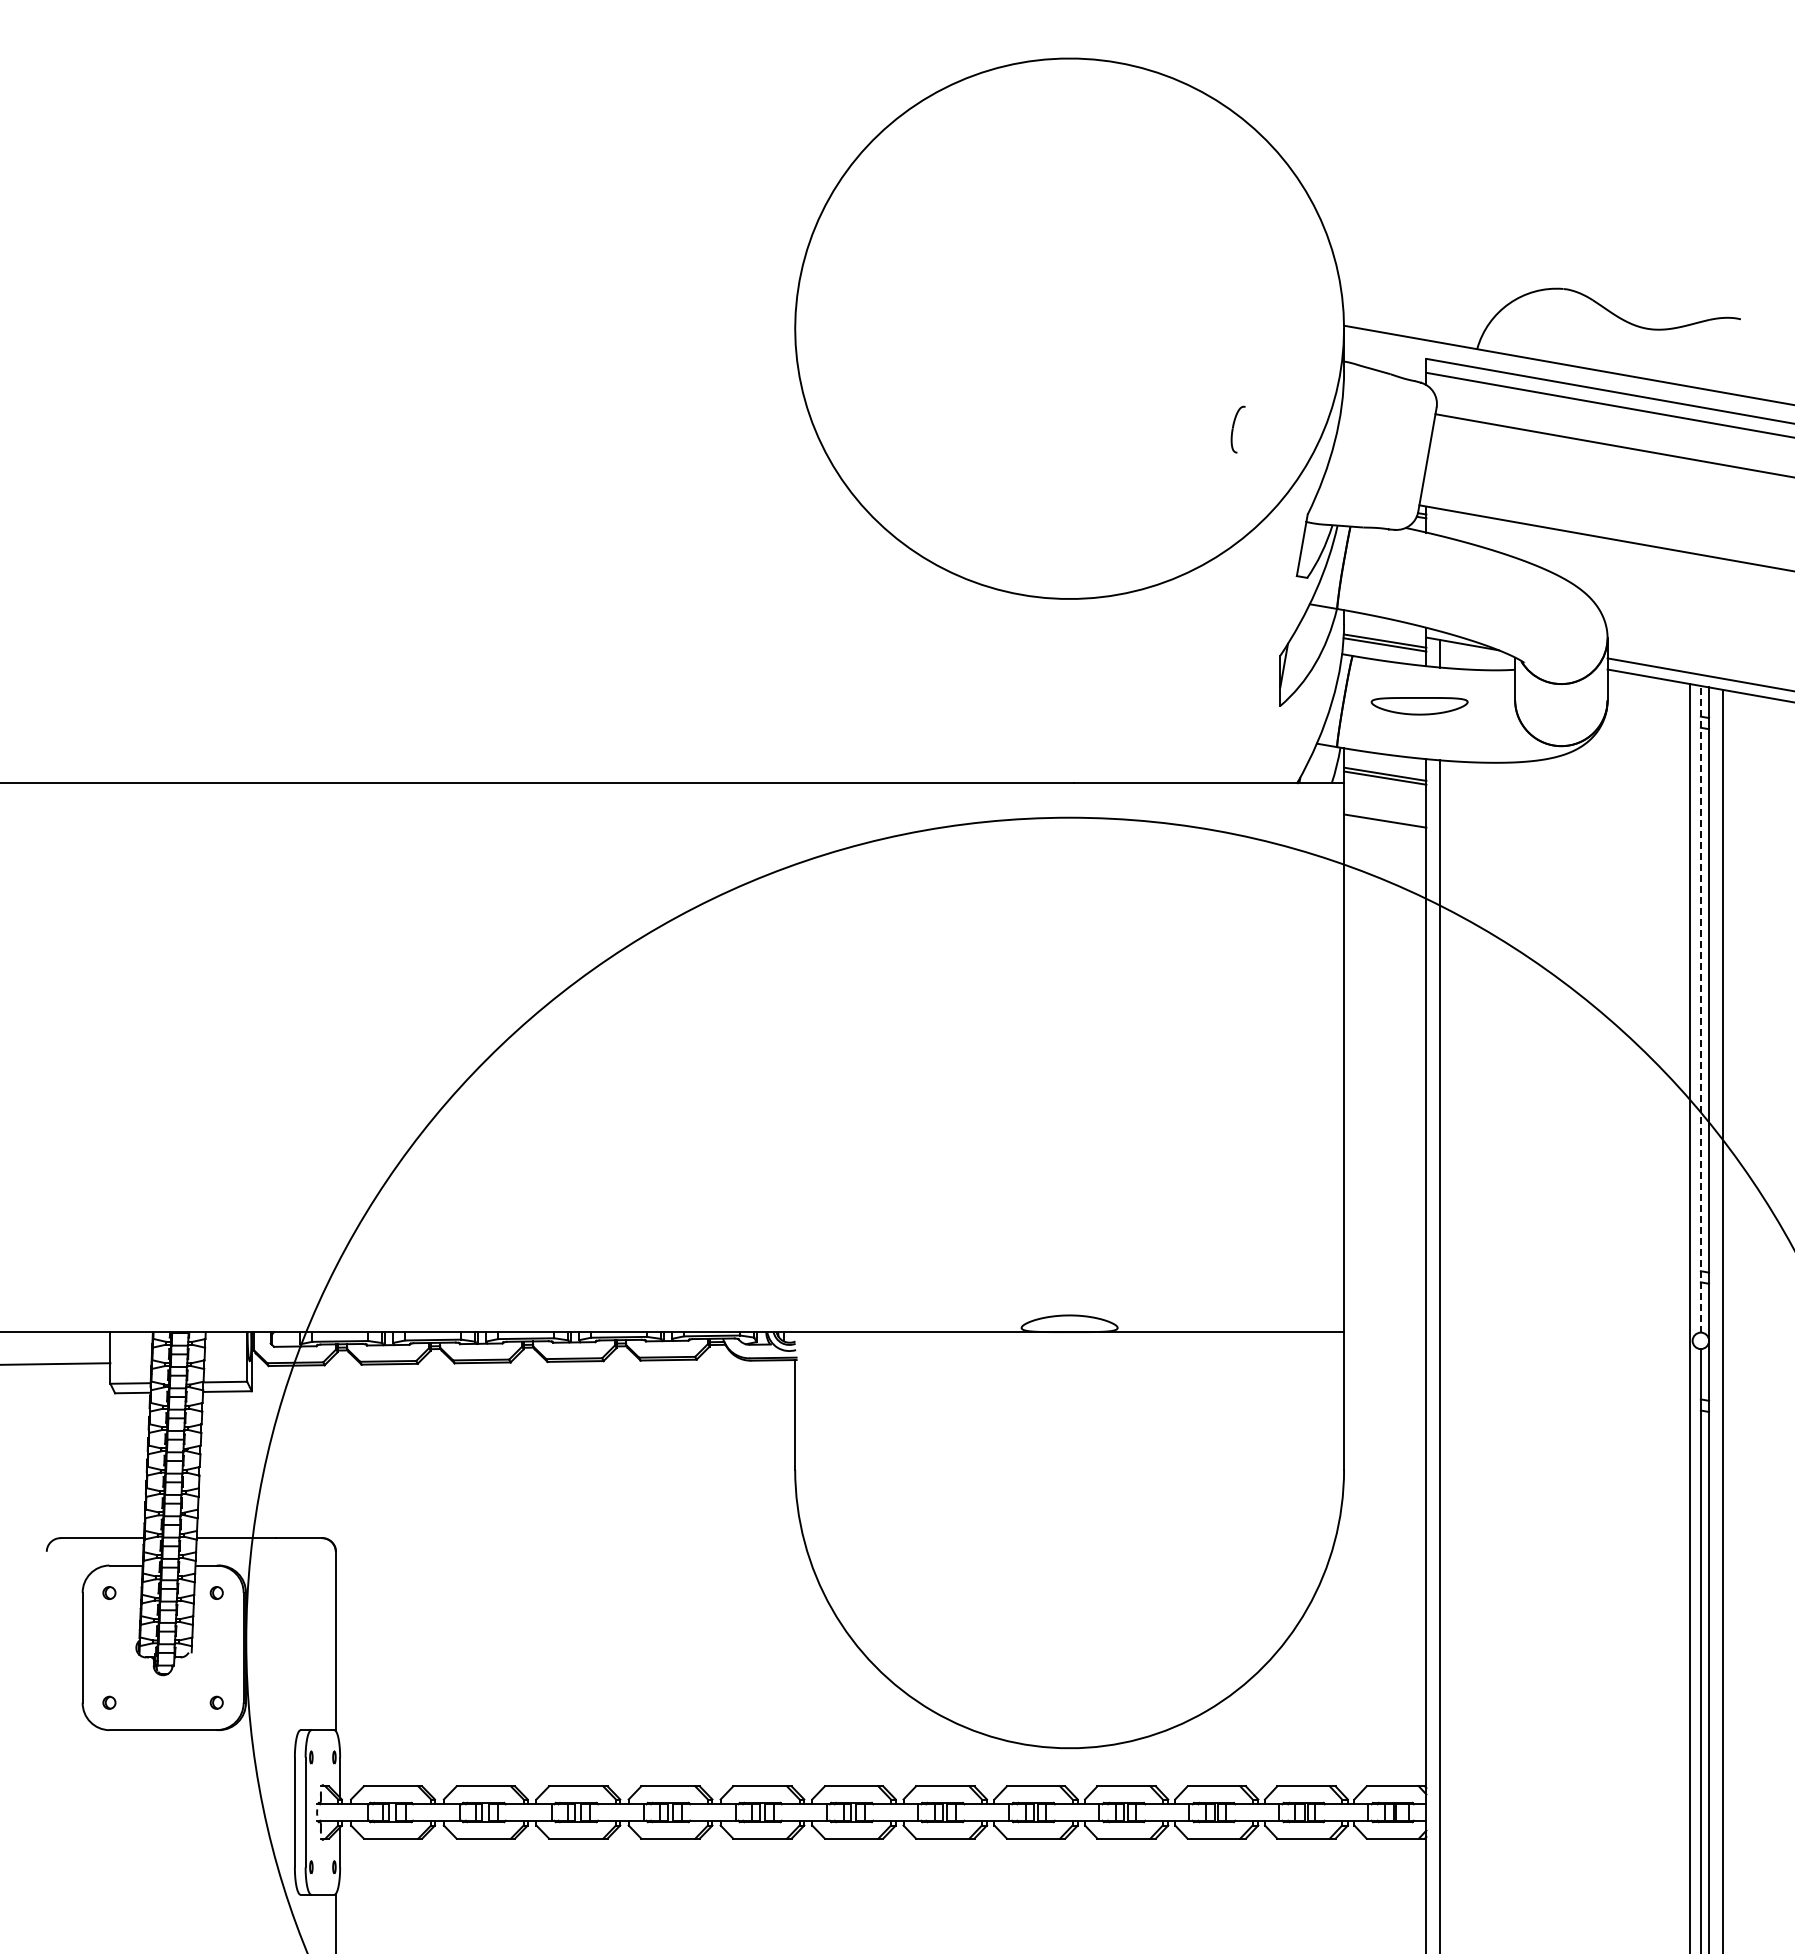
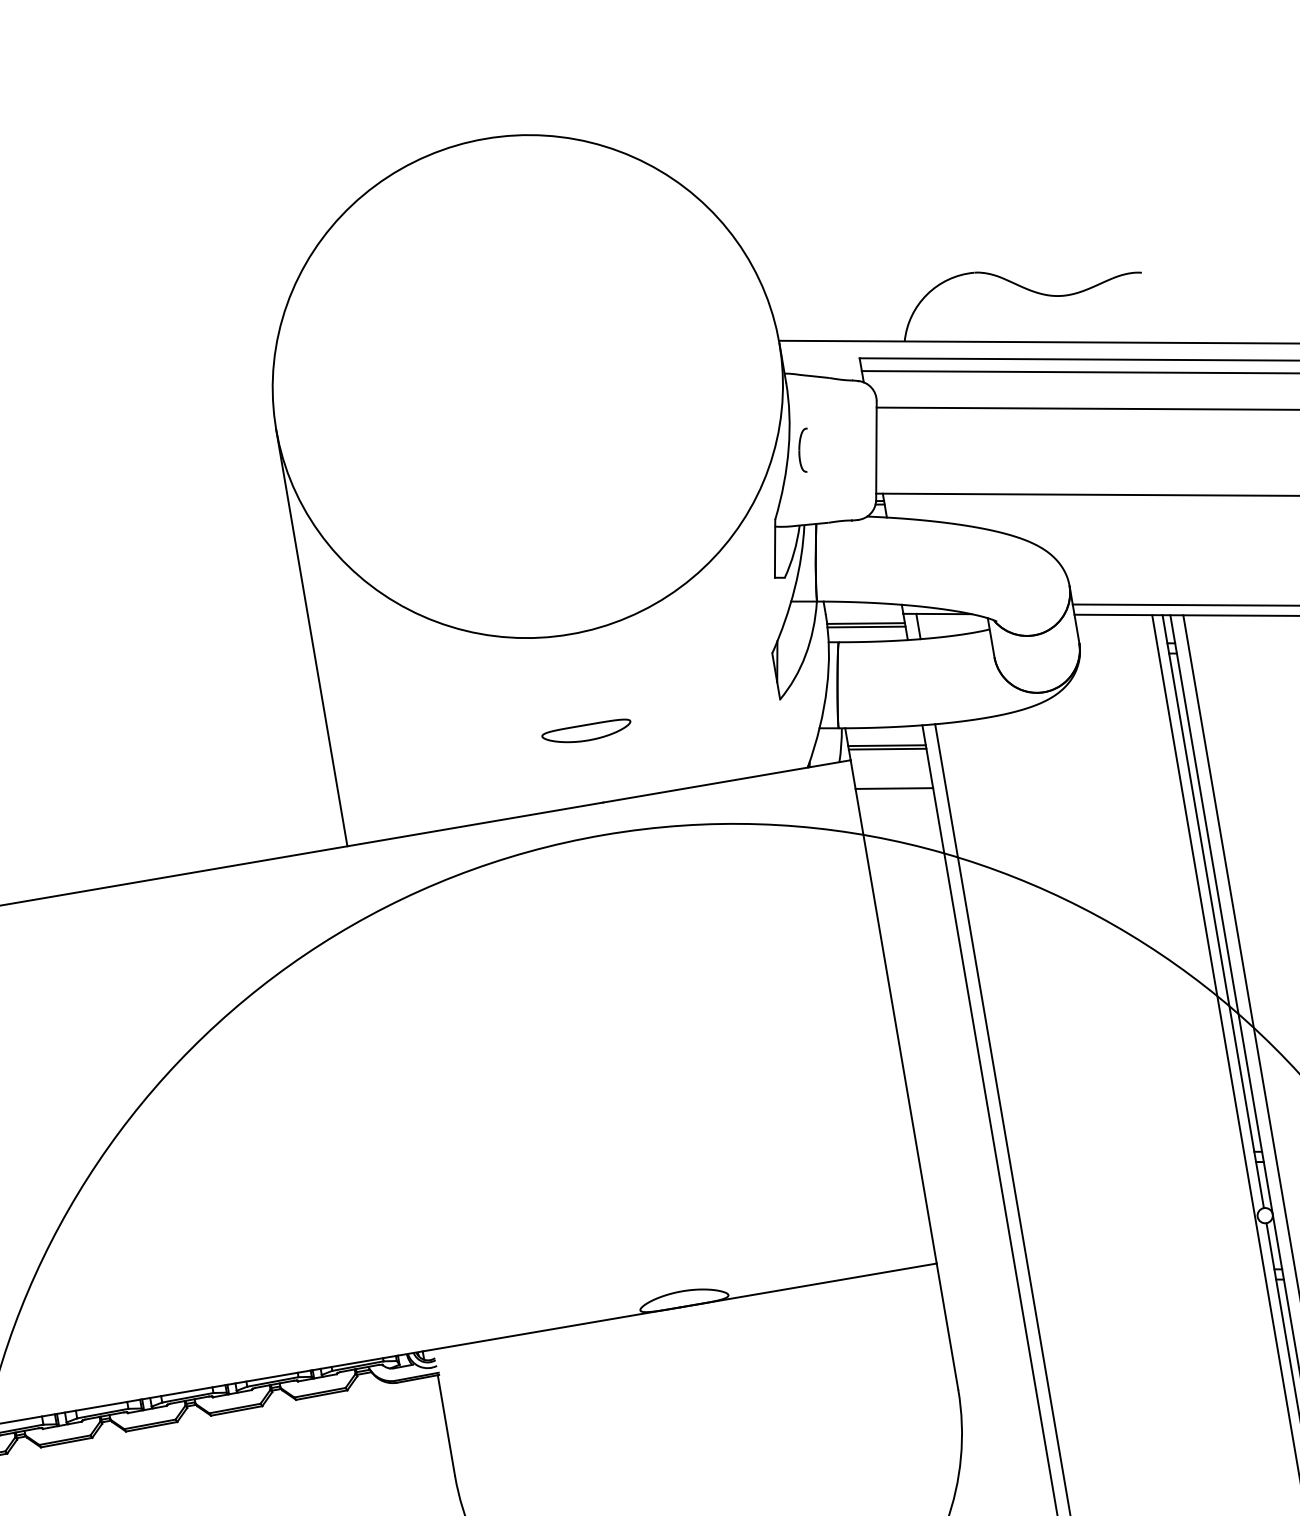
part: (1237, 429) -> (803, 450), moved
line: (795, 555) -> (312, 637), added
part: (1419, 706) -> (586, 732), moved
line: (1700, 1008) -> (1212, 910), dashed -> solid

